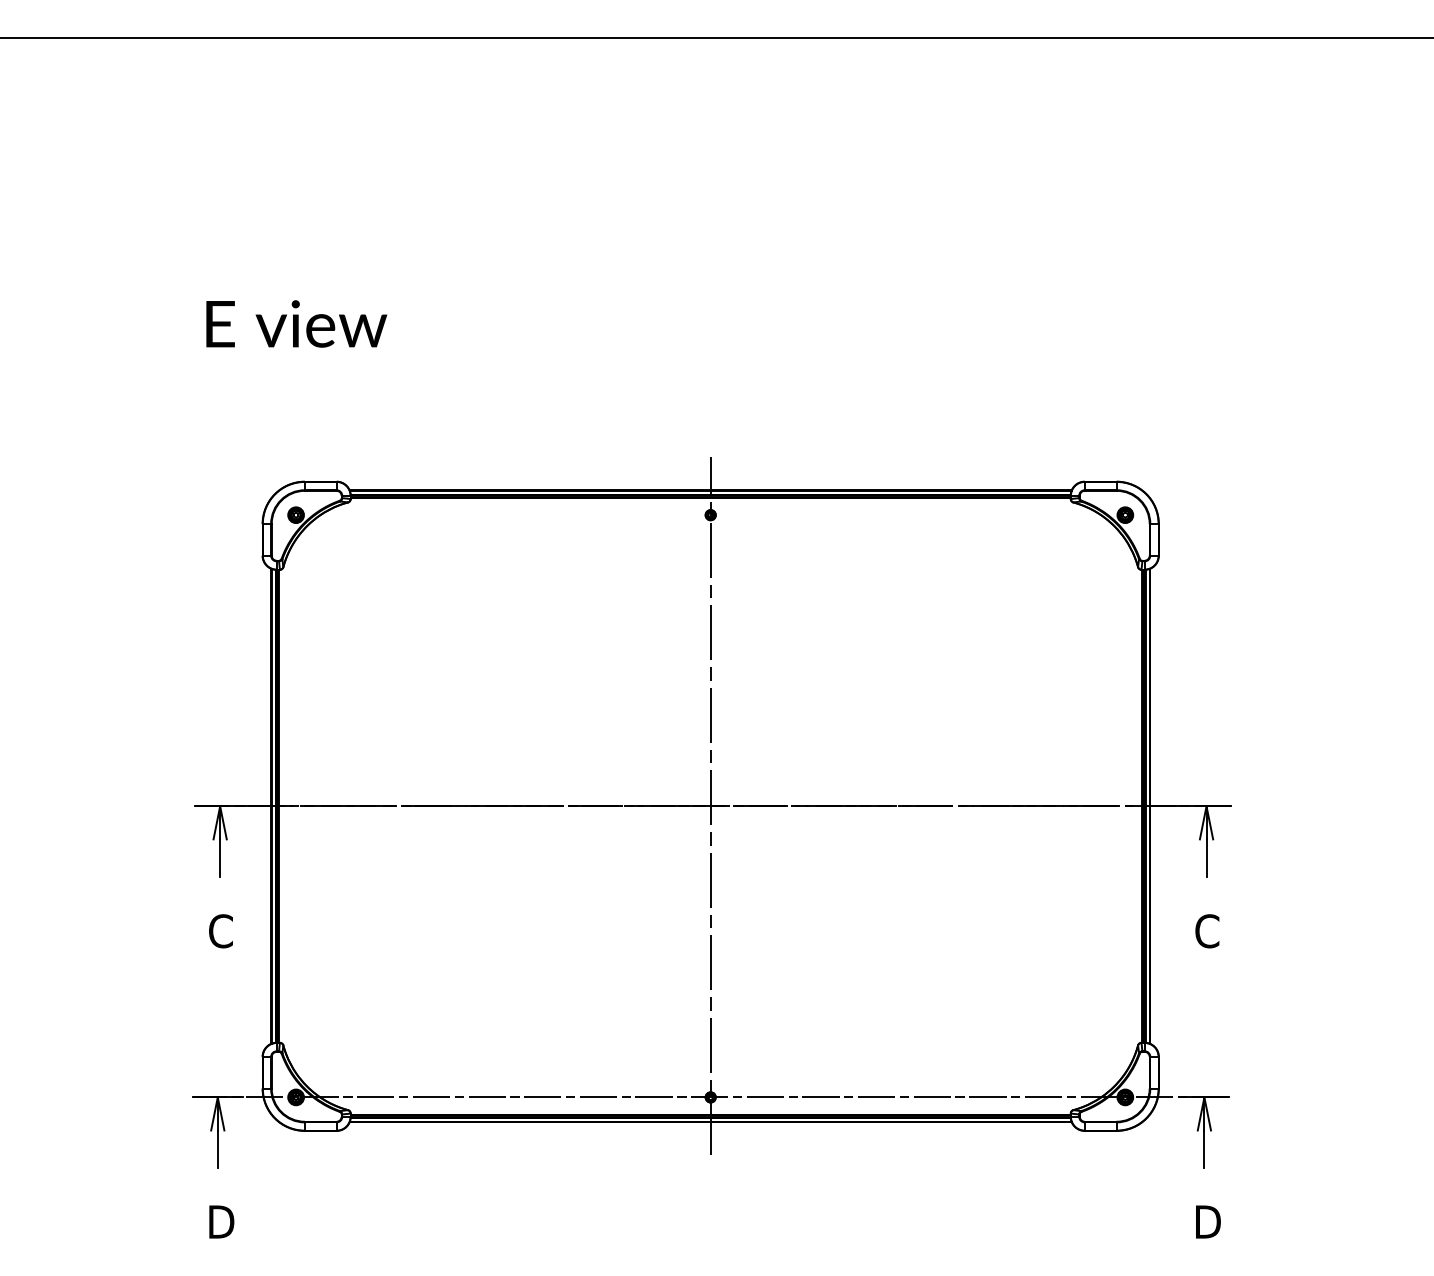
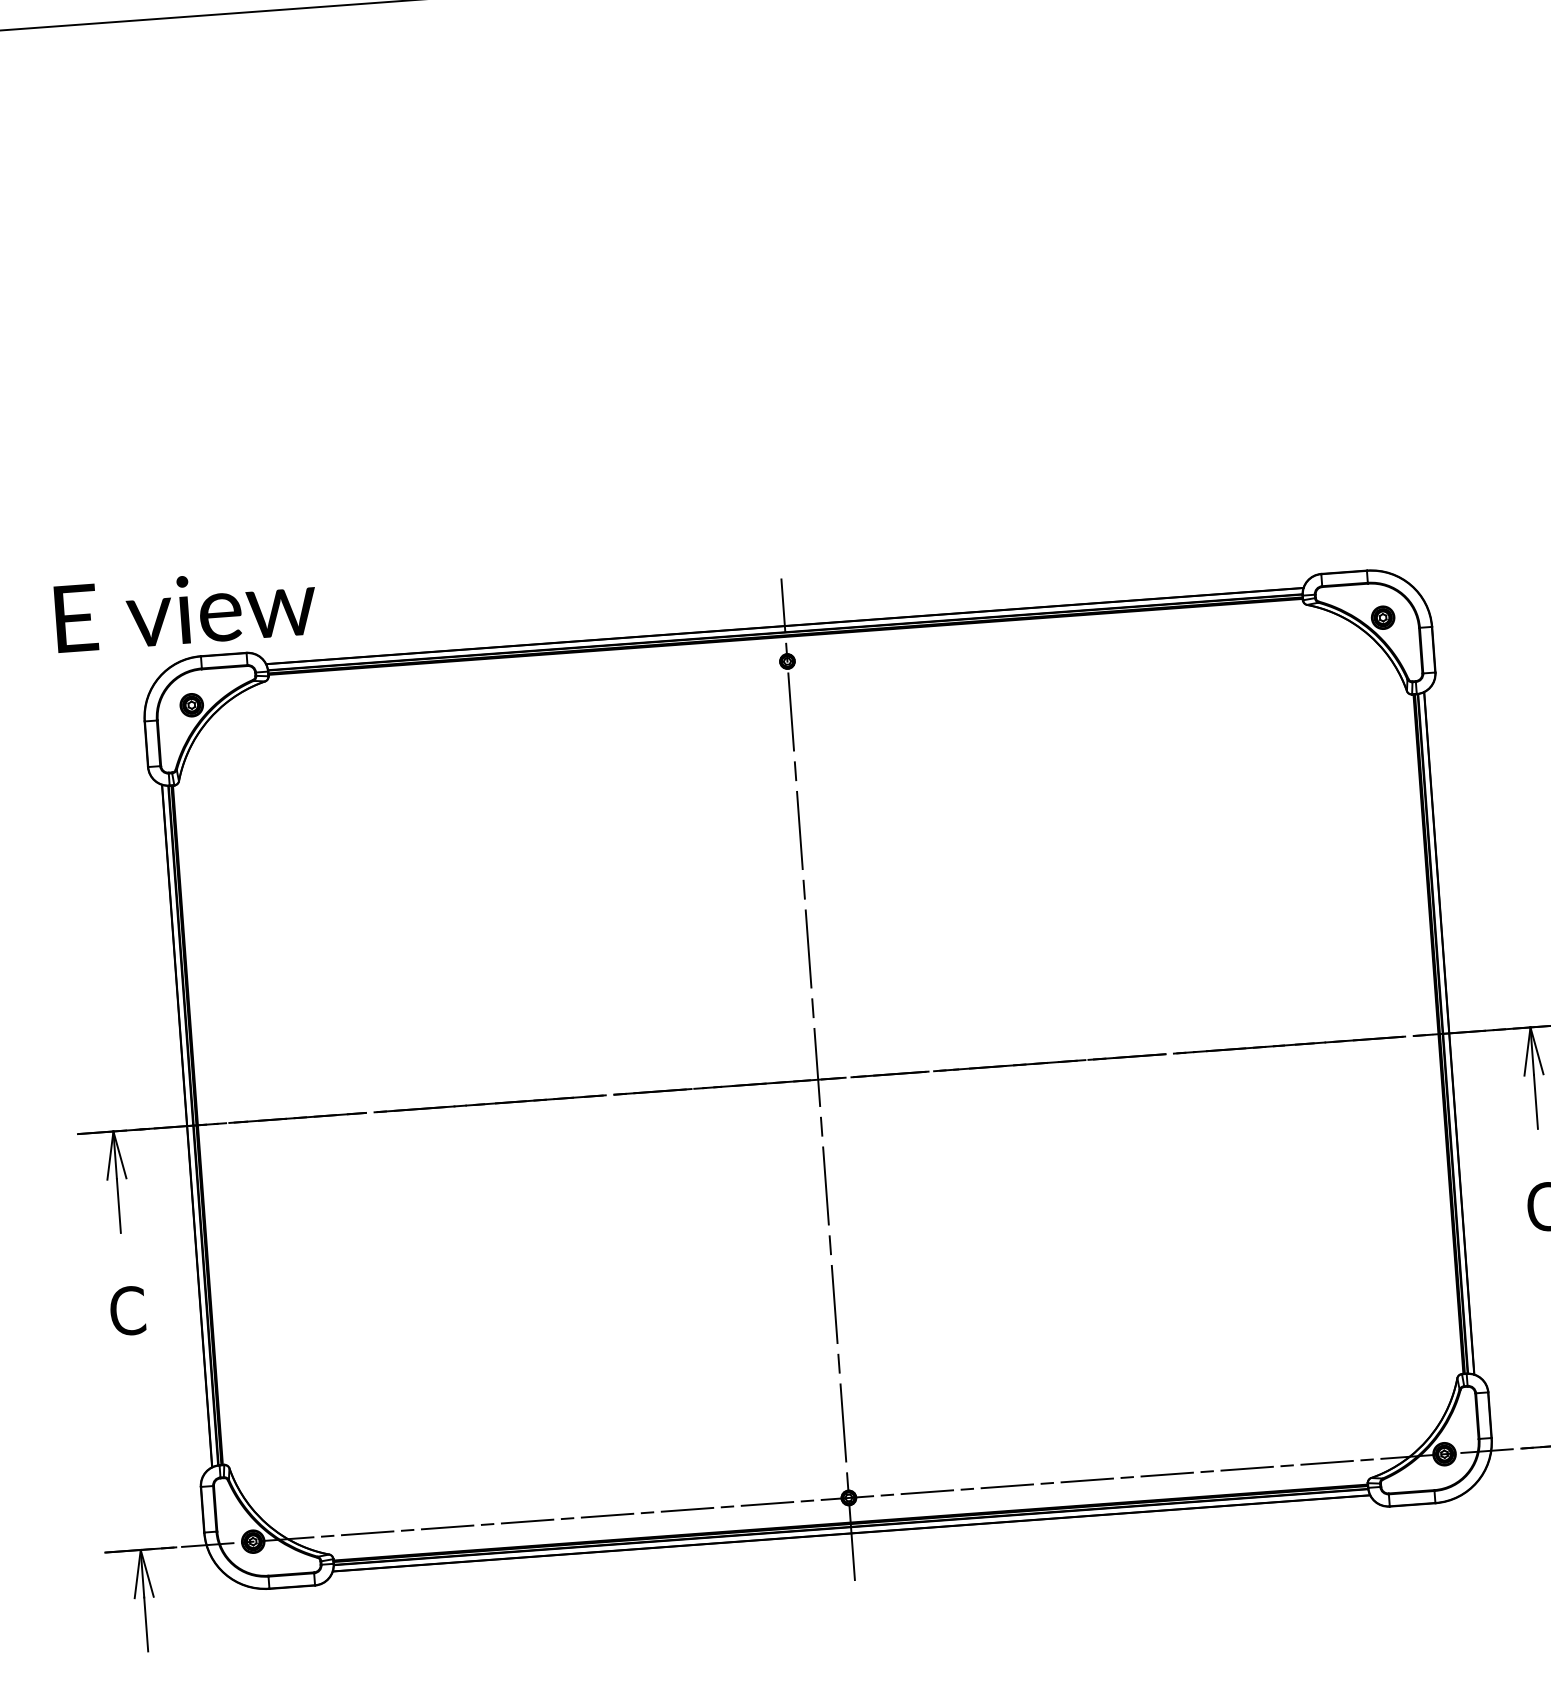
text: (296, 323) -> (185, 609), moved

